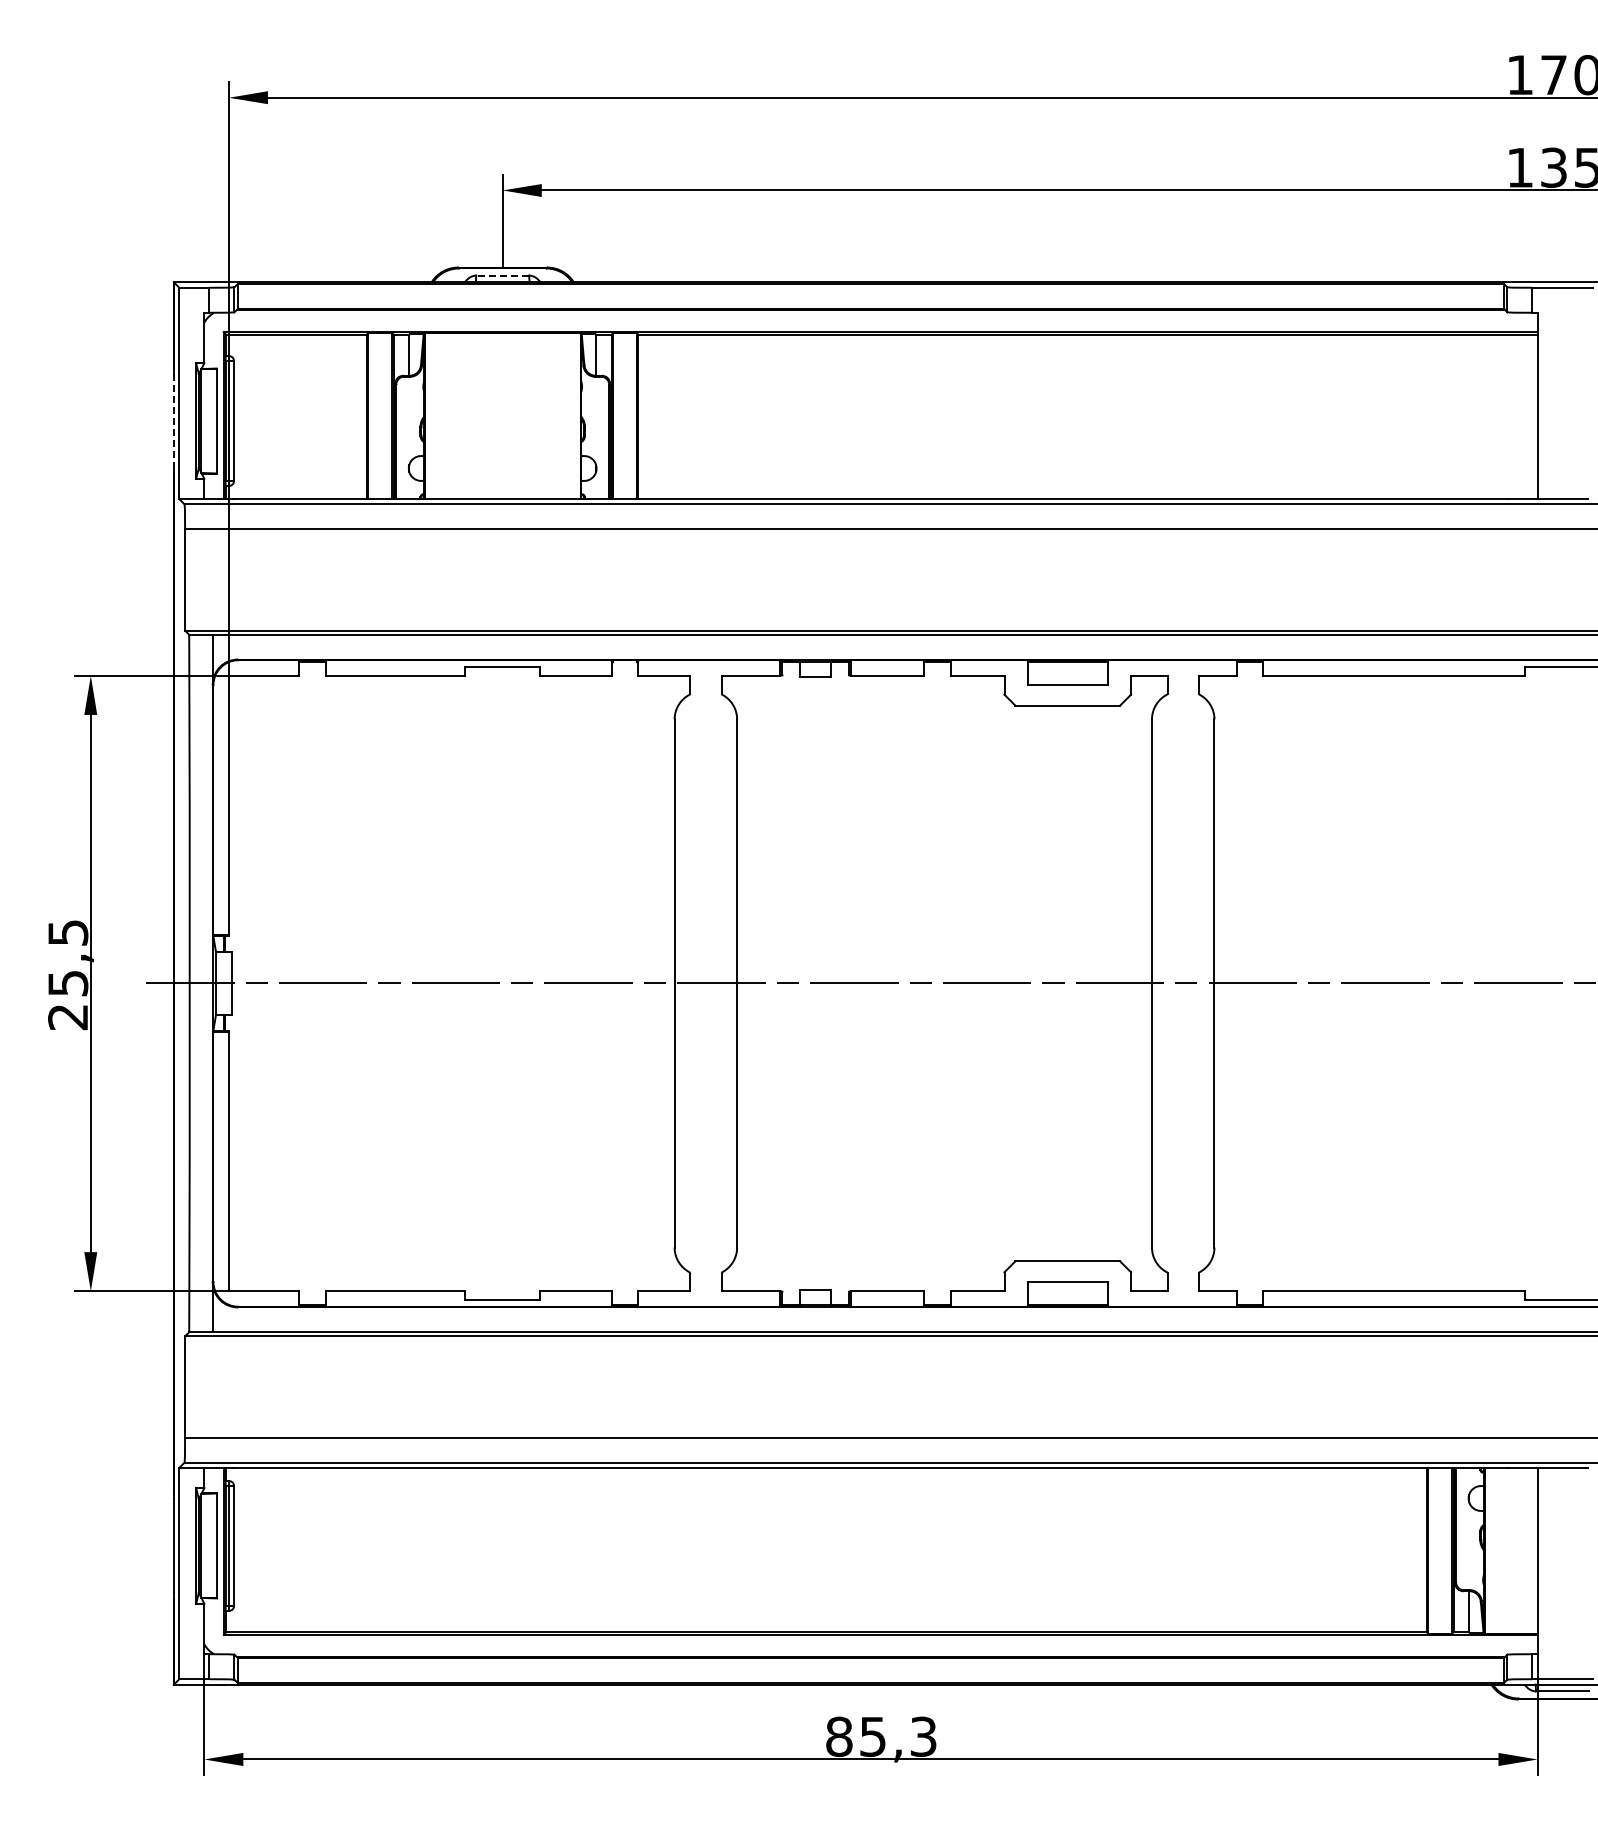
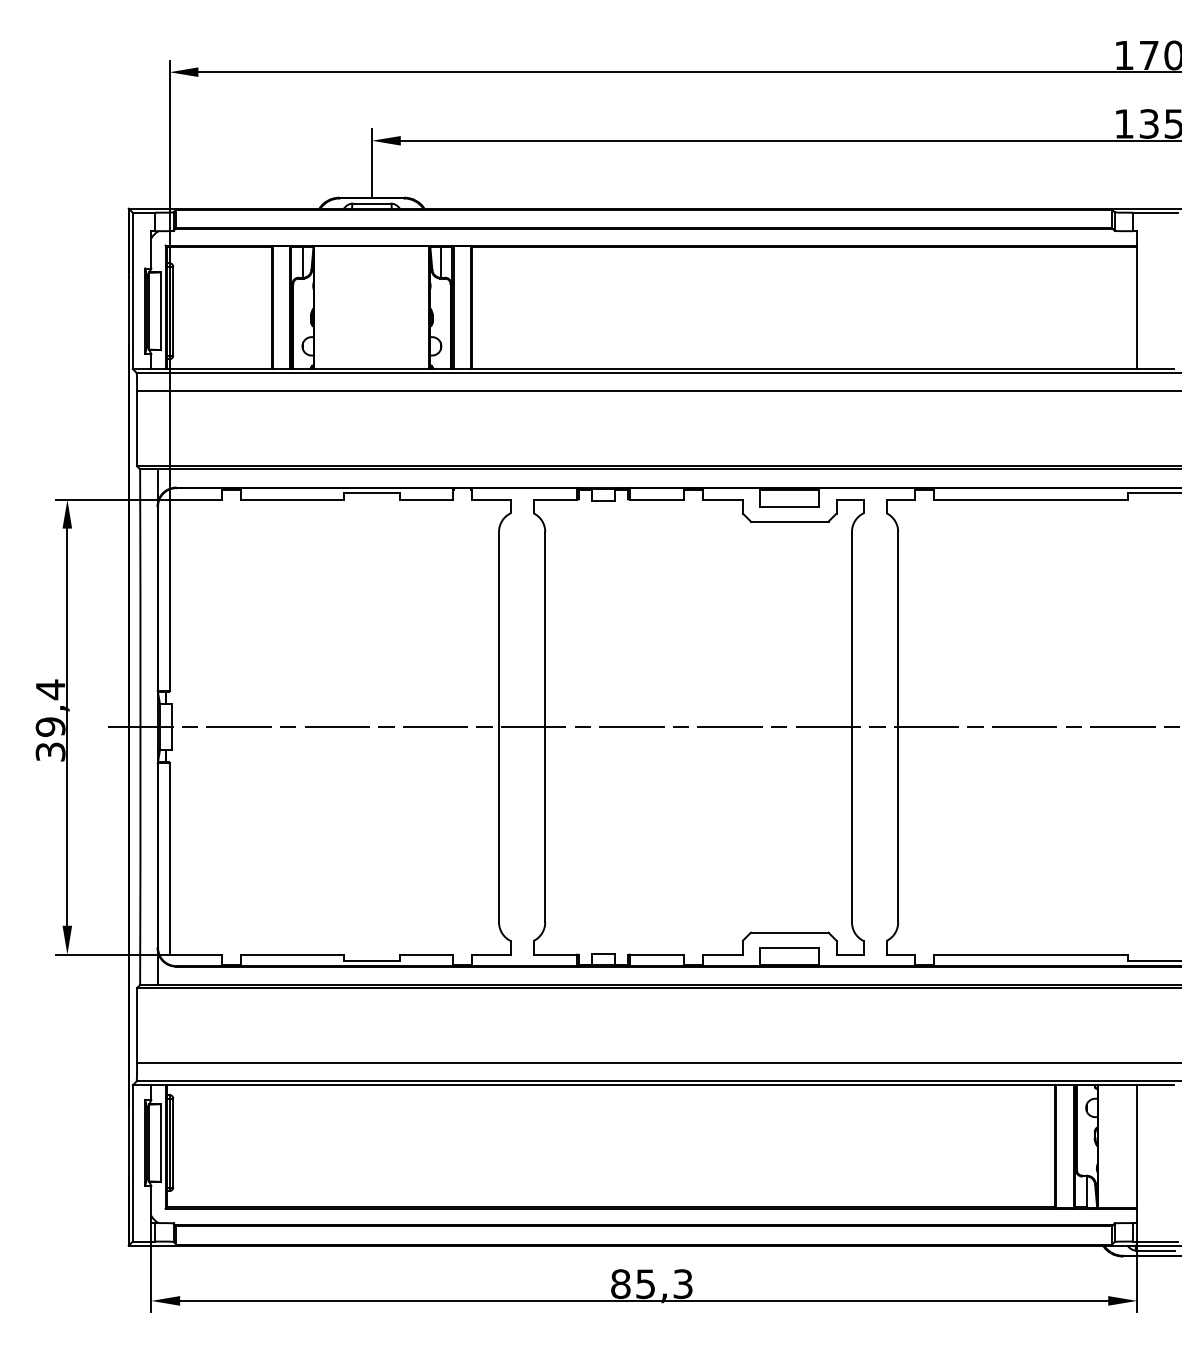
line: (502, 275) -> (371, 203), dashed -> solid
line: (173, 421) -> (128, 311), dashed -> solid
text: (68, 974) -> (50, 720), 25,5 -> 39,4

